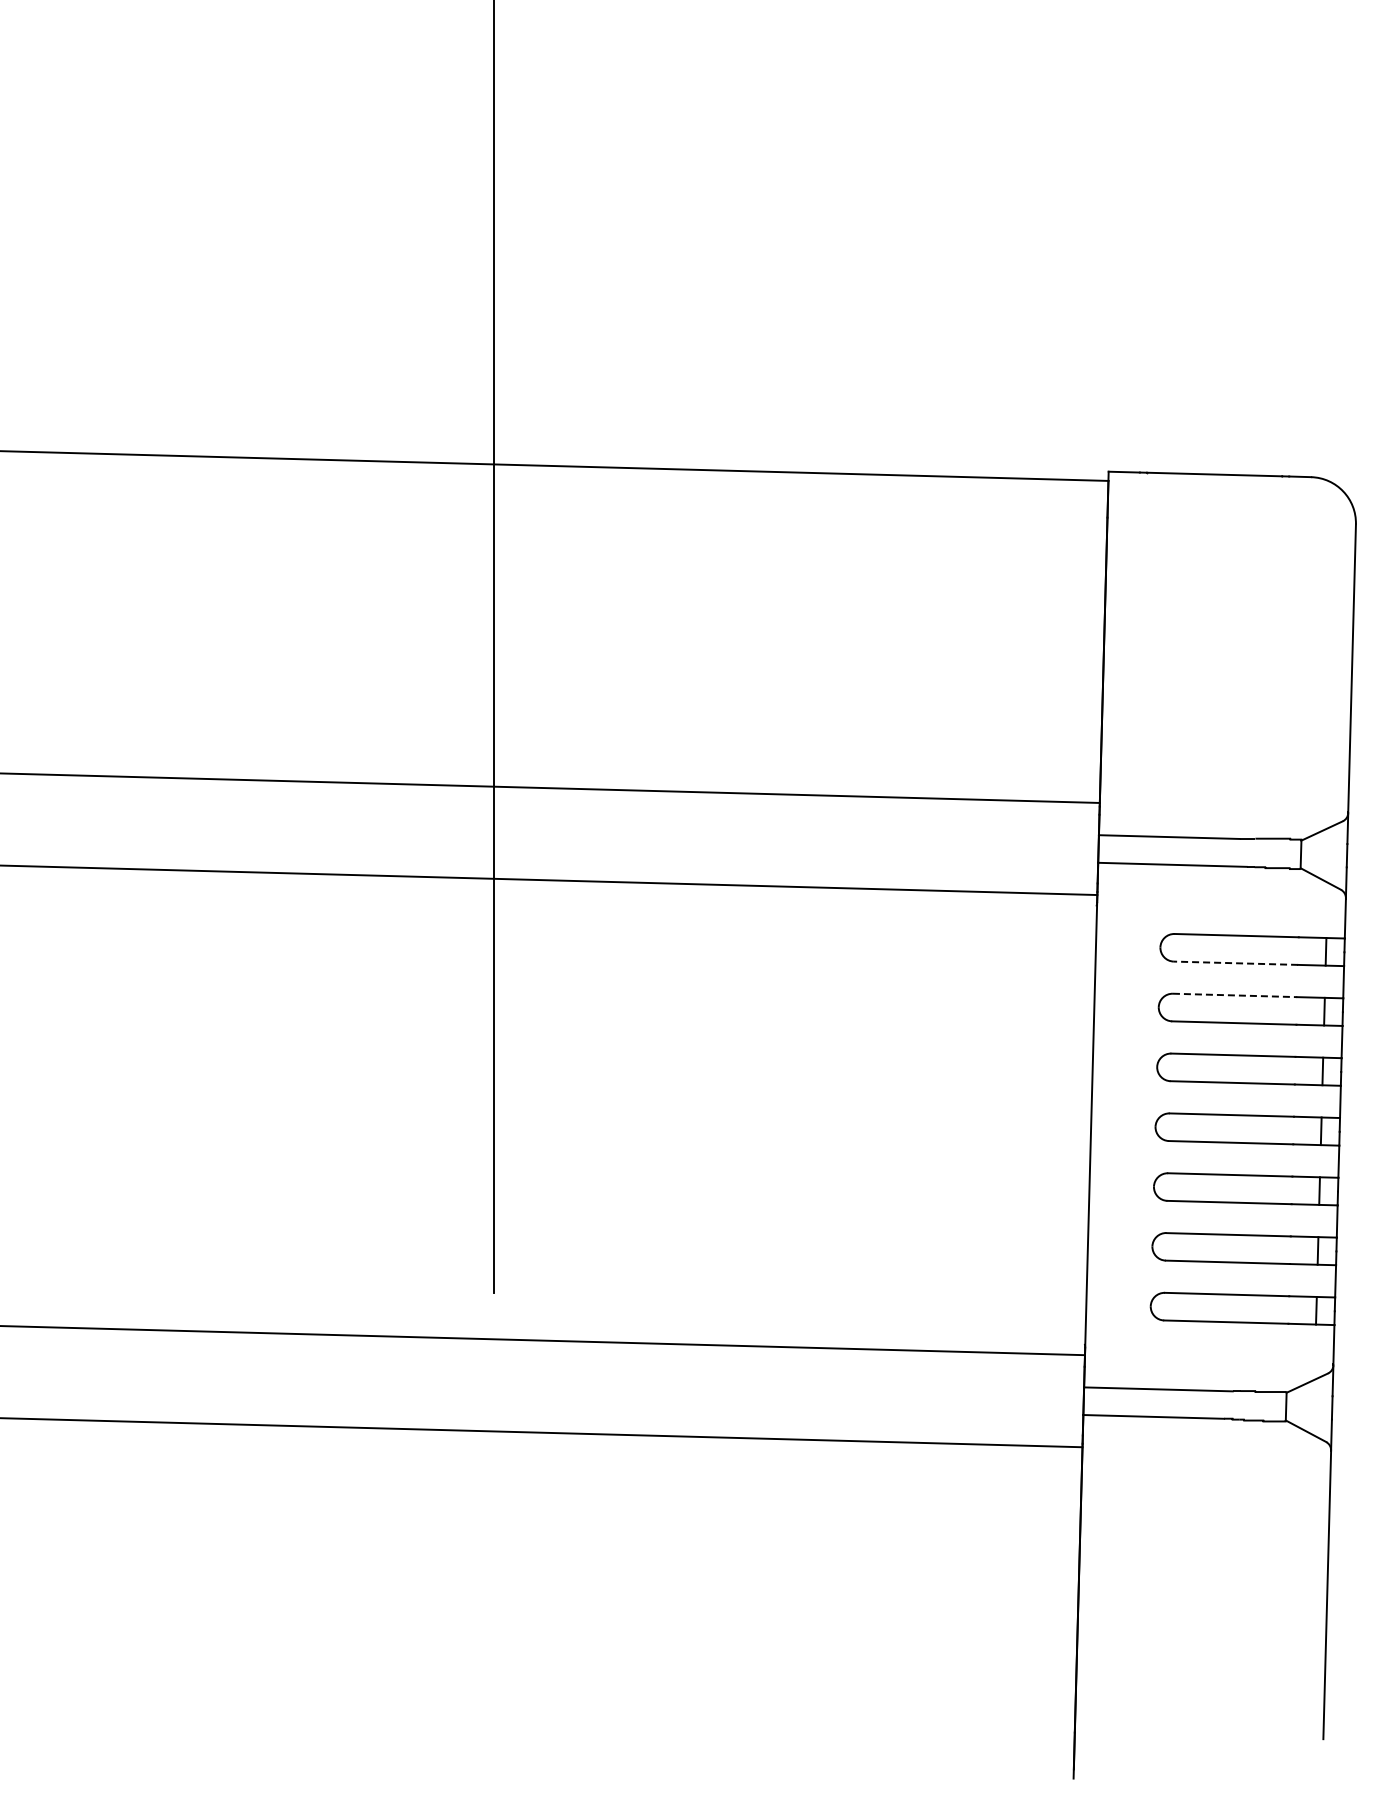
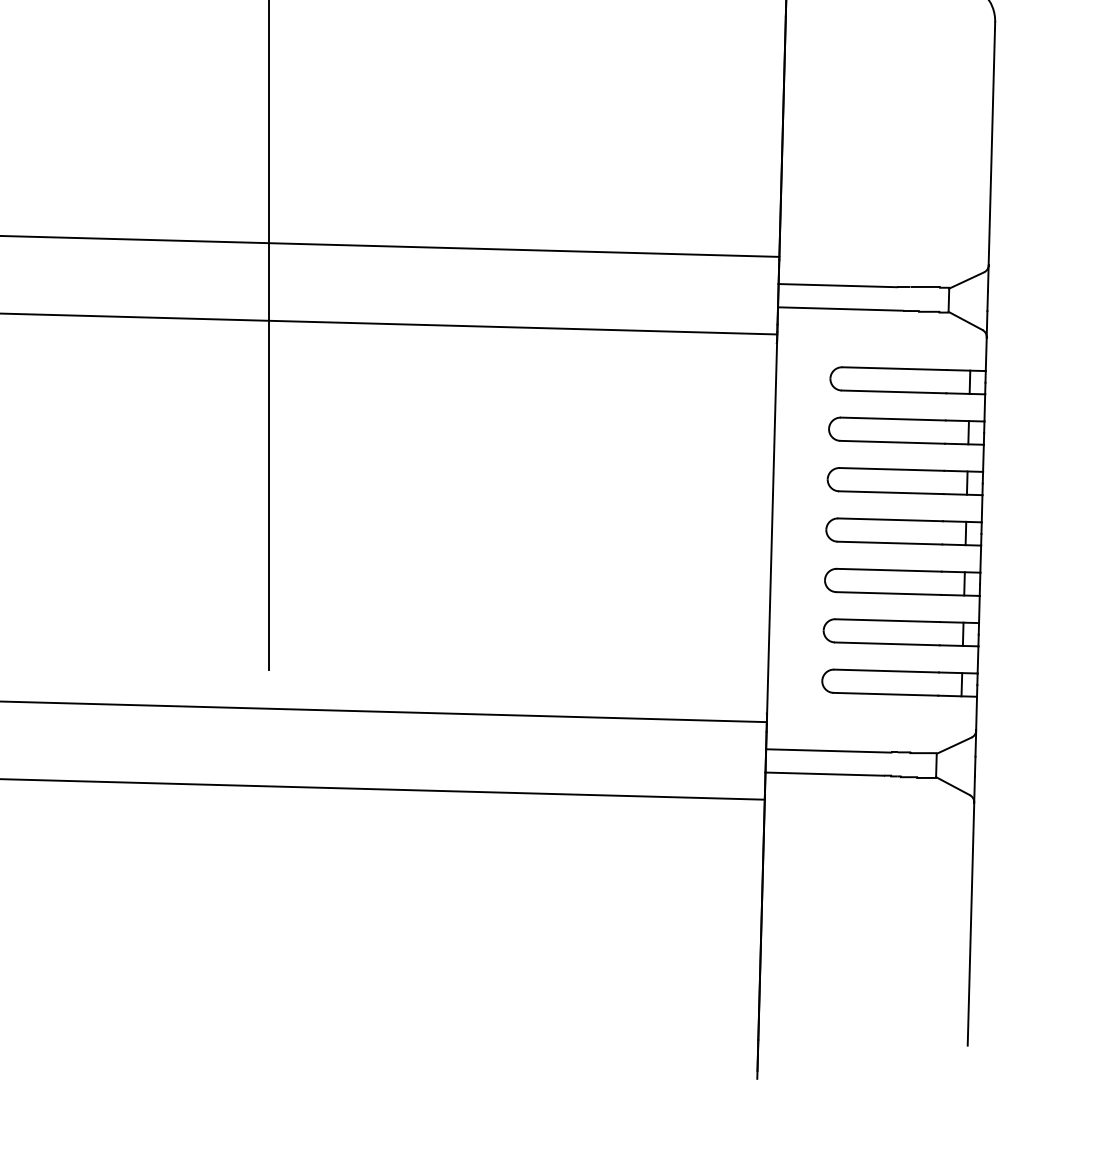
line: (1235, 963) -> (893, 392), dashed -> solid
line: (1235, 995) -> (893, 419), dashed -> solid

